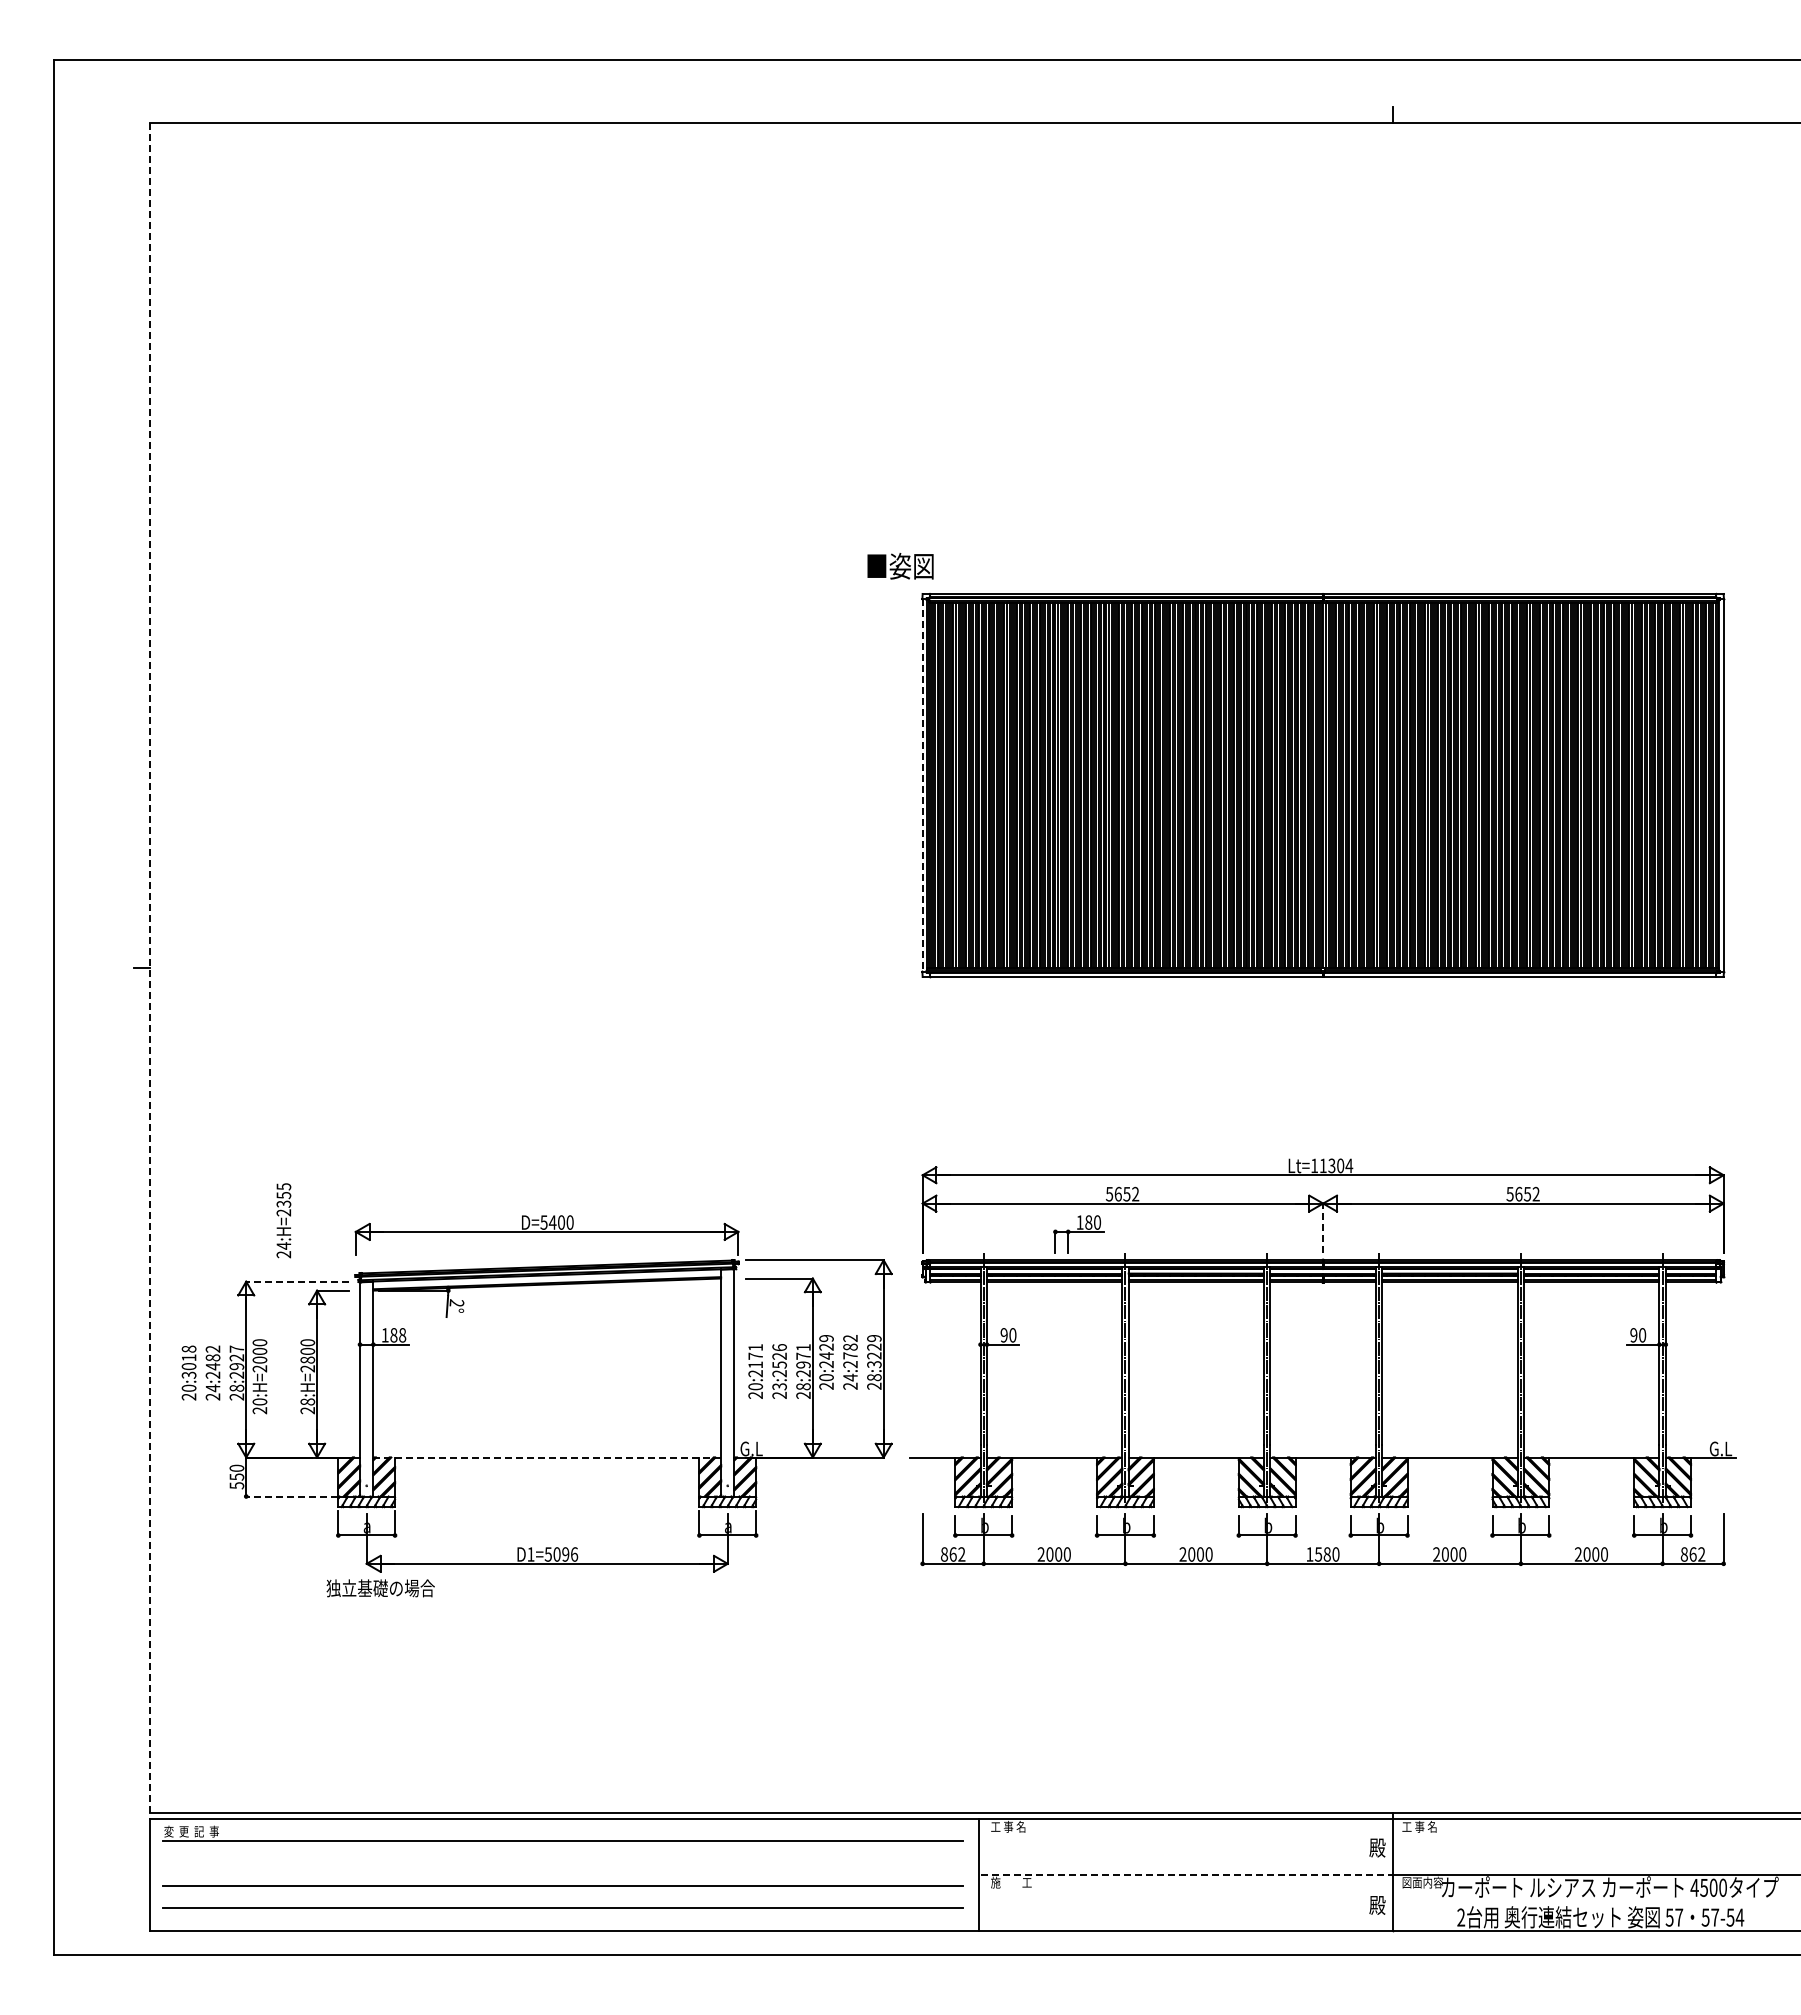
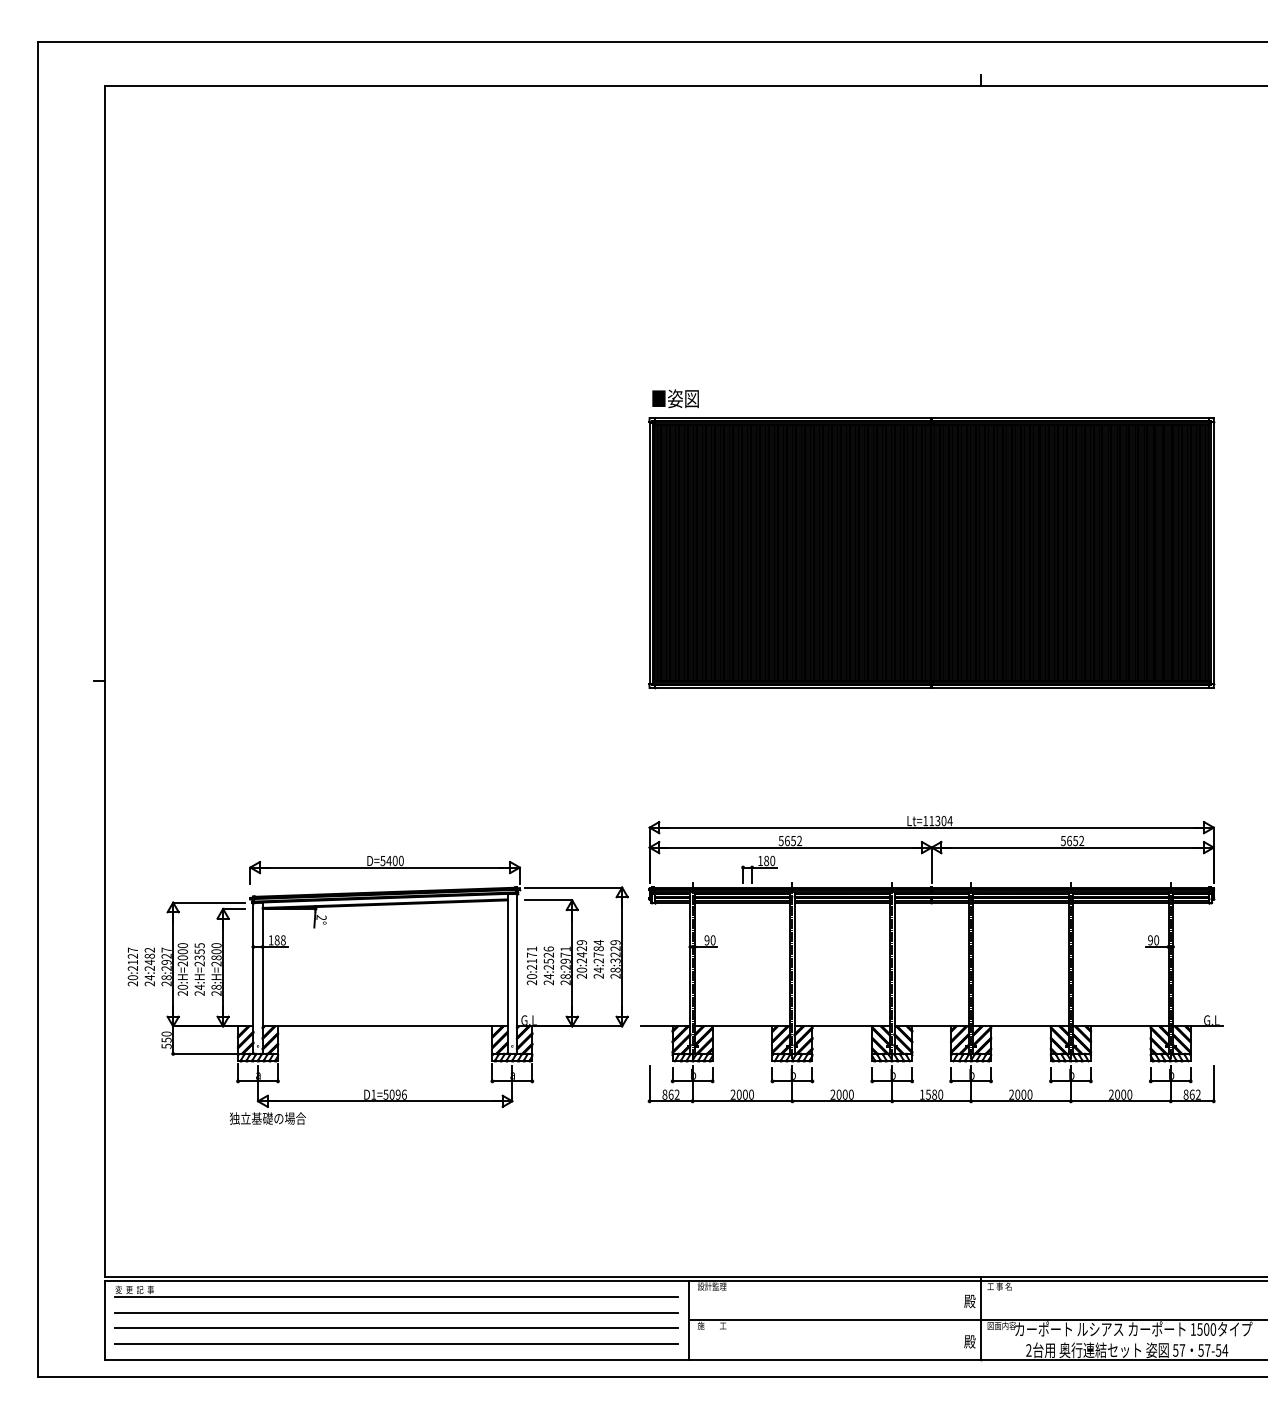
text: (900, 566) -> (675, 398), moved
line: (922, 785) -> (649, 553), dashed -> solid
line: (149, 967) -> (105, 681), dashed -> solid
text: (283, 1220) -> (199, 969), moved
line: (1323, 1228) -> (931, 865), dashed -> solid
line: (296, 1281) -> (208, 902), dashed -> solid
text: (850, 1338) -> (598, 942), 24:2782 -> 24:2784
text: (188, 1361) -> (132, 958), 20:3018 -> 20:2127
text: (779, 1386) -> (548, 976), 23:2526 -> 24:2526
line: (547, 1457) -> (385, 1026), dashed -> solid
line: (291, 1496) -> (205, 1053), dashed -> solid
text: (1011, 1826) -> (712, 1286), 工 事 名 -> 設計監理
line: (562, 1863) -> (395, 1312), added
line: (1187, 1874) -> (836, 1320), dashed -> solid
text: (1694, 1887) -> (1193, 1329), 4500 -> 1500

